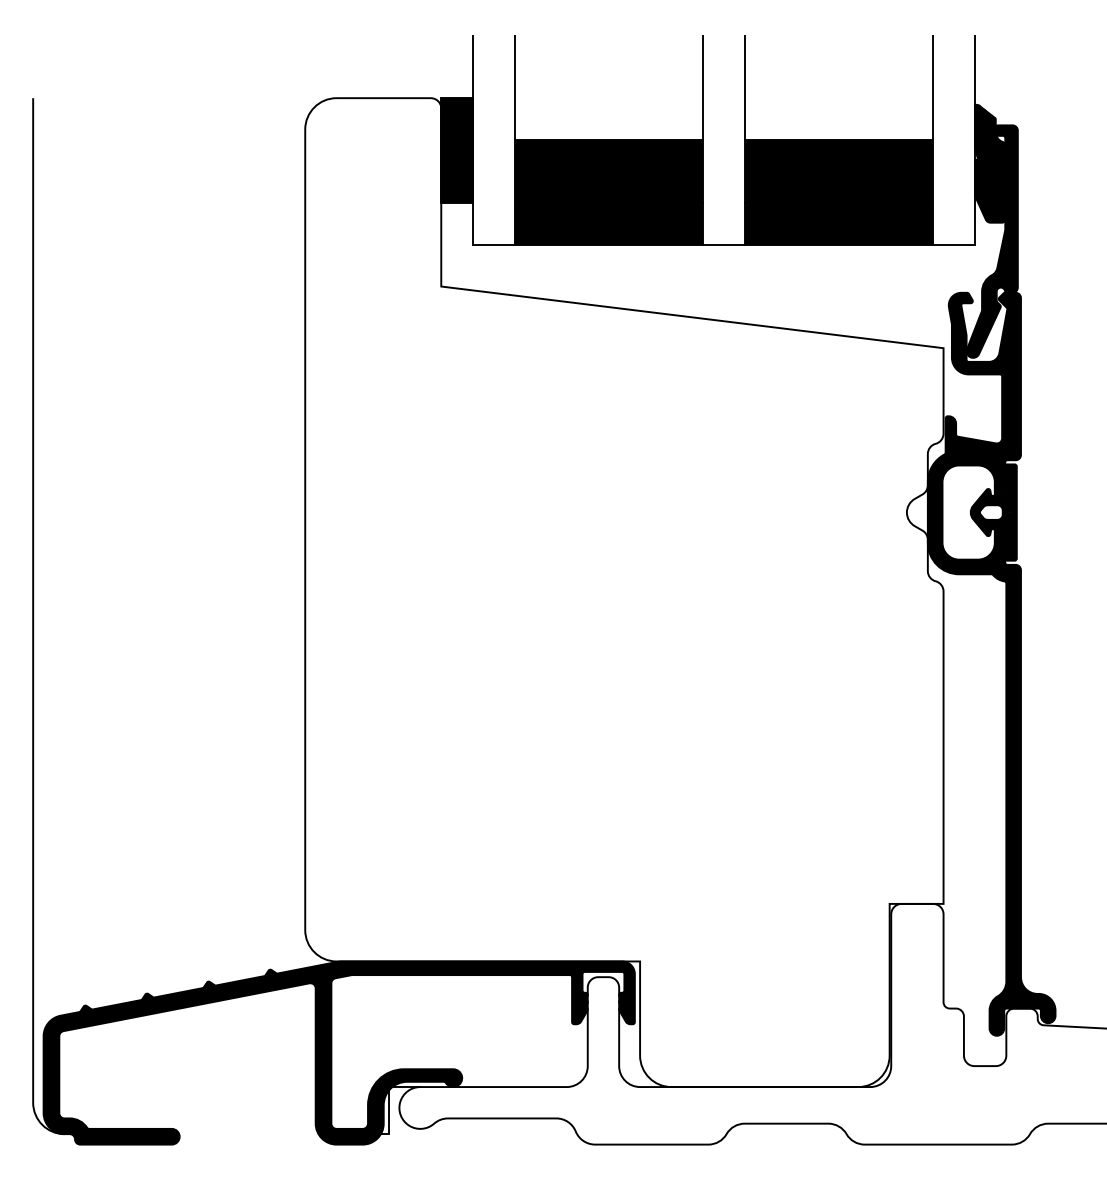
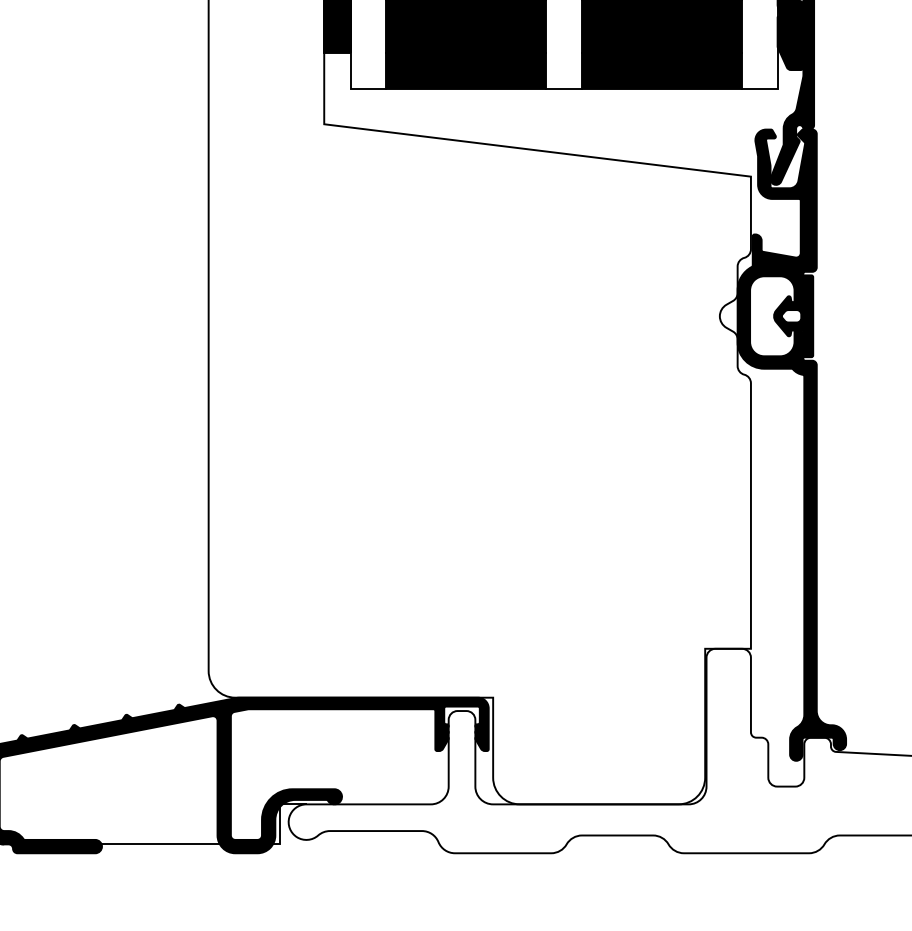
line: (248, 1134) -> (160, 844), added

